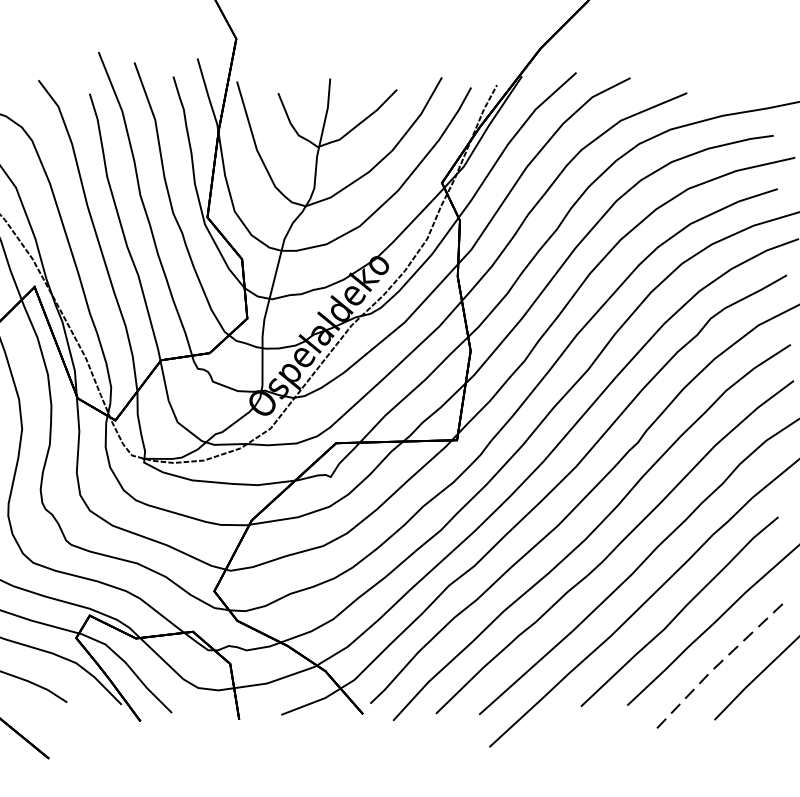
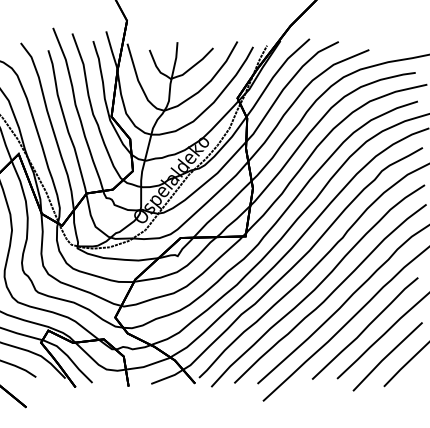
line: (721, 663) -> (387, 356), dashed -> solid

